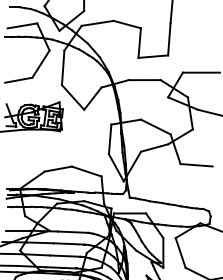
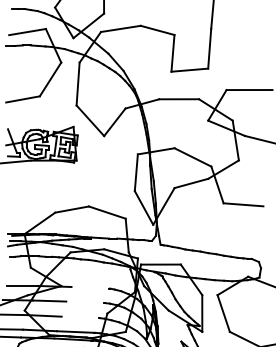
line: (72, 231) -> (89, 287), removed
line: (68, 244) -> (84, 302), removed
line: (64, 256) -> (79, 317), removed

